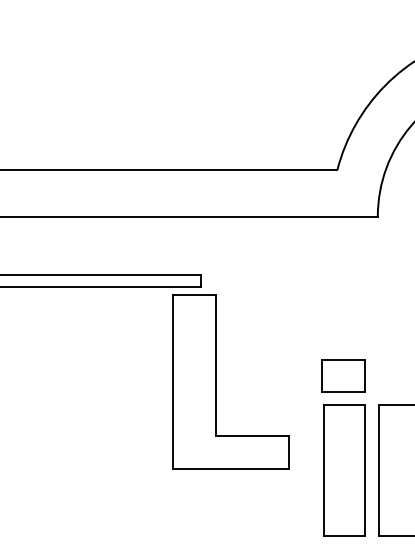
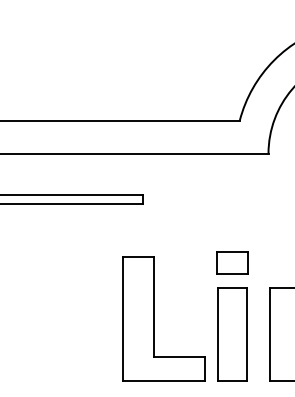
part: (343, 375) -> (232, 262), moved
part: (216, 381) -> (153, 318), moved
part: (344, 470) -> (232, 334), moved

